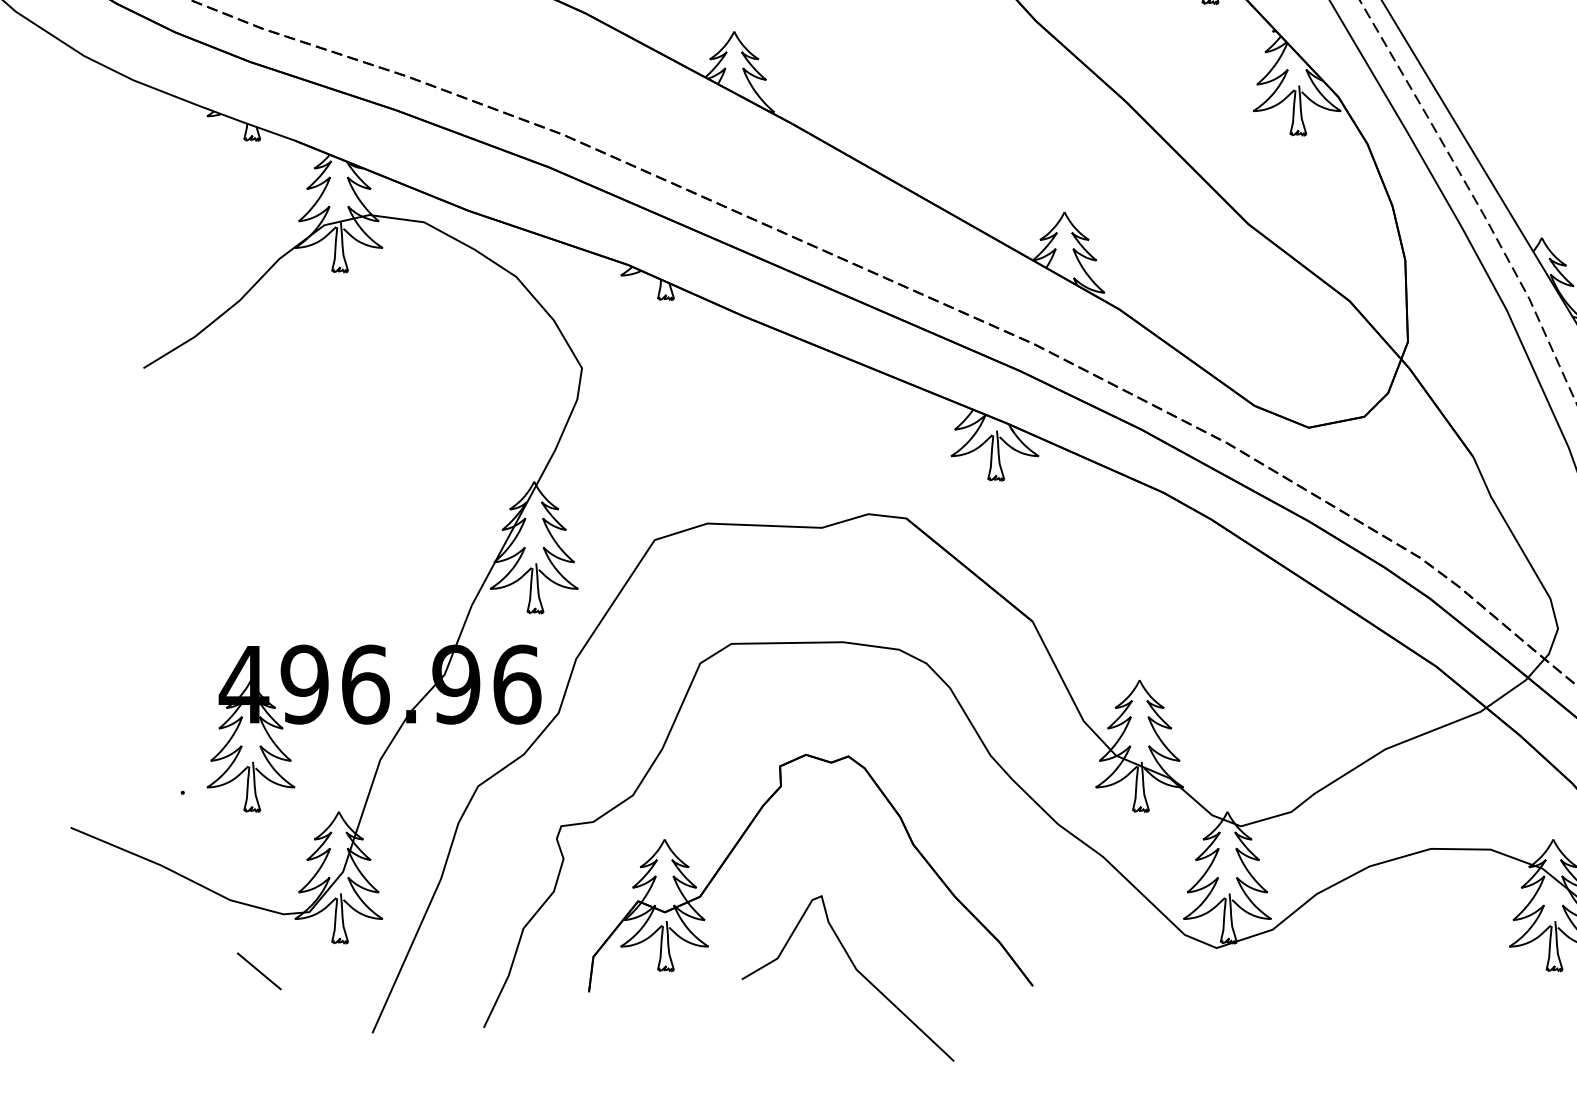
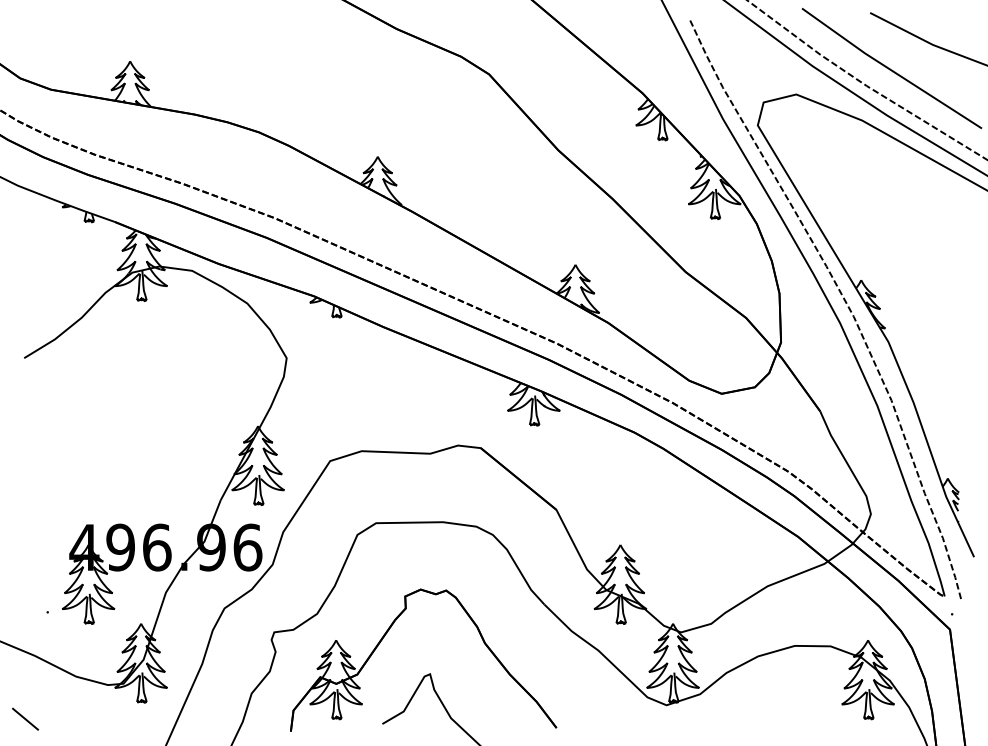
line: (259, 970) -> (25, 718), moved

